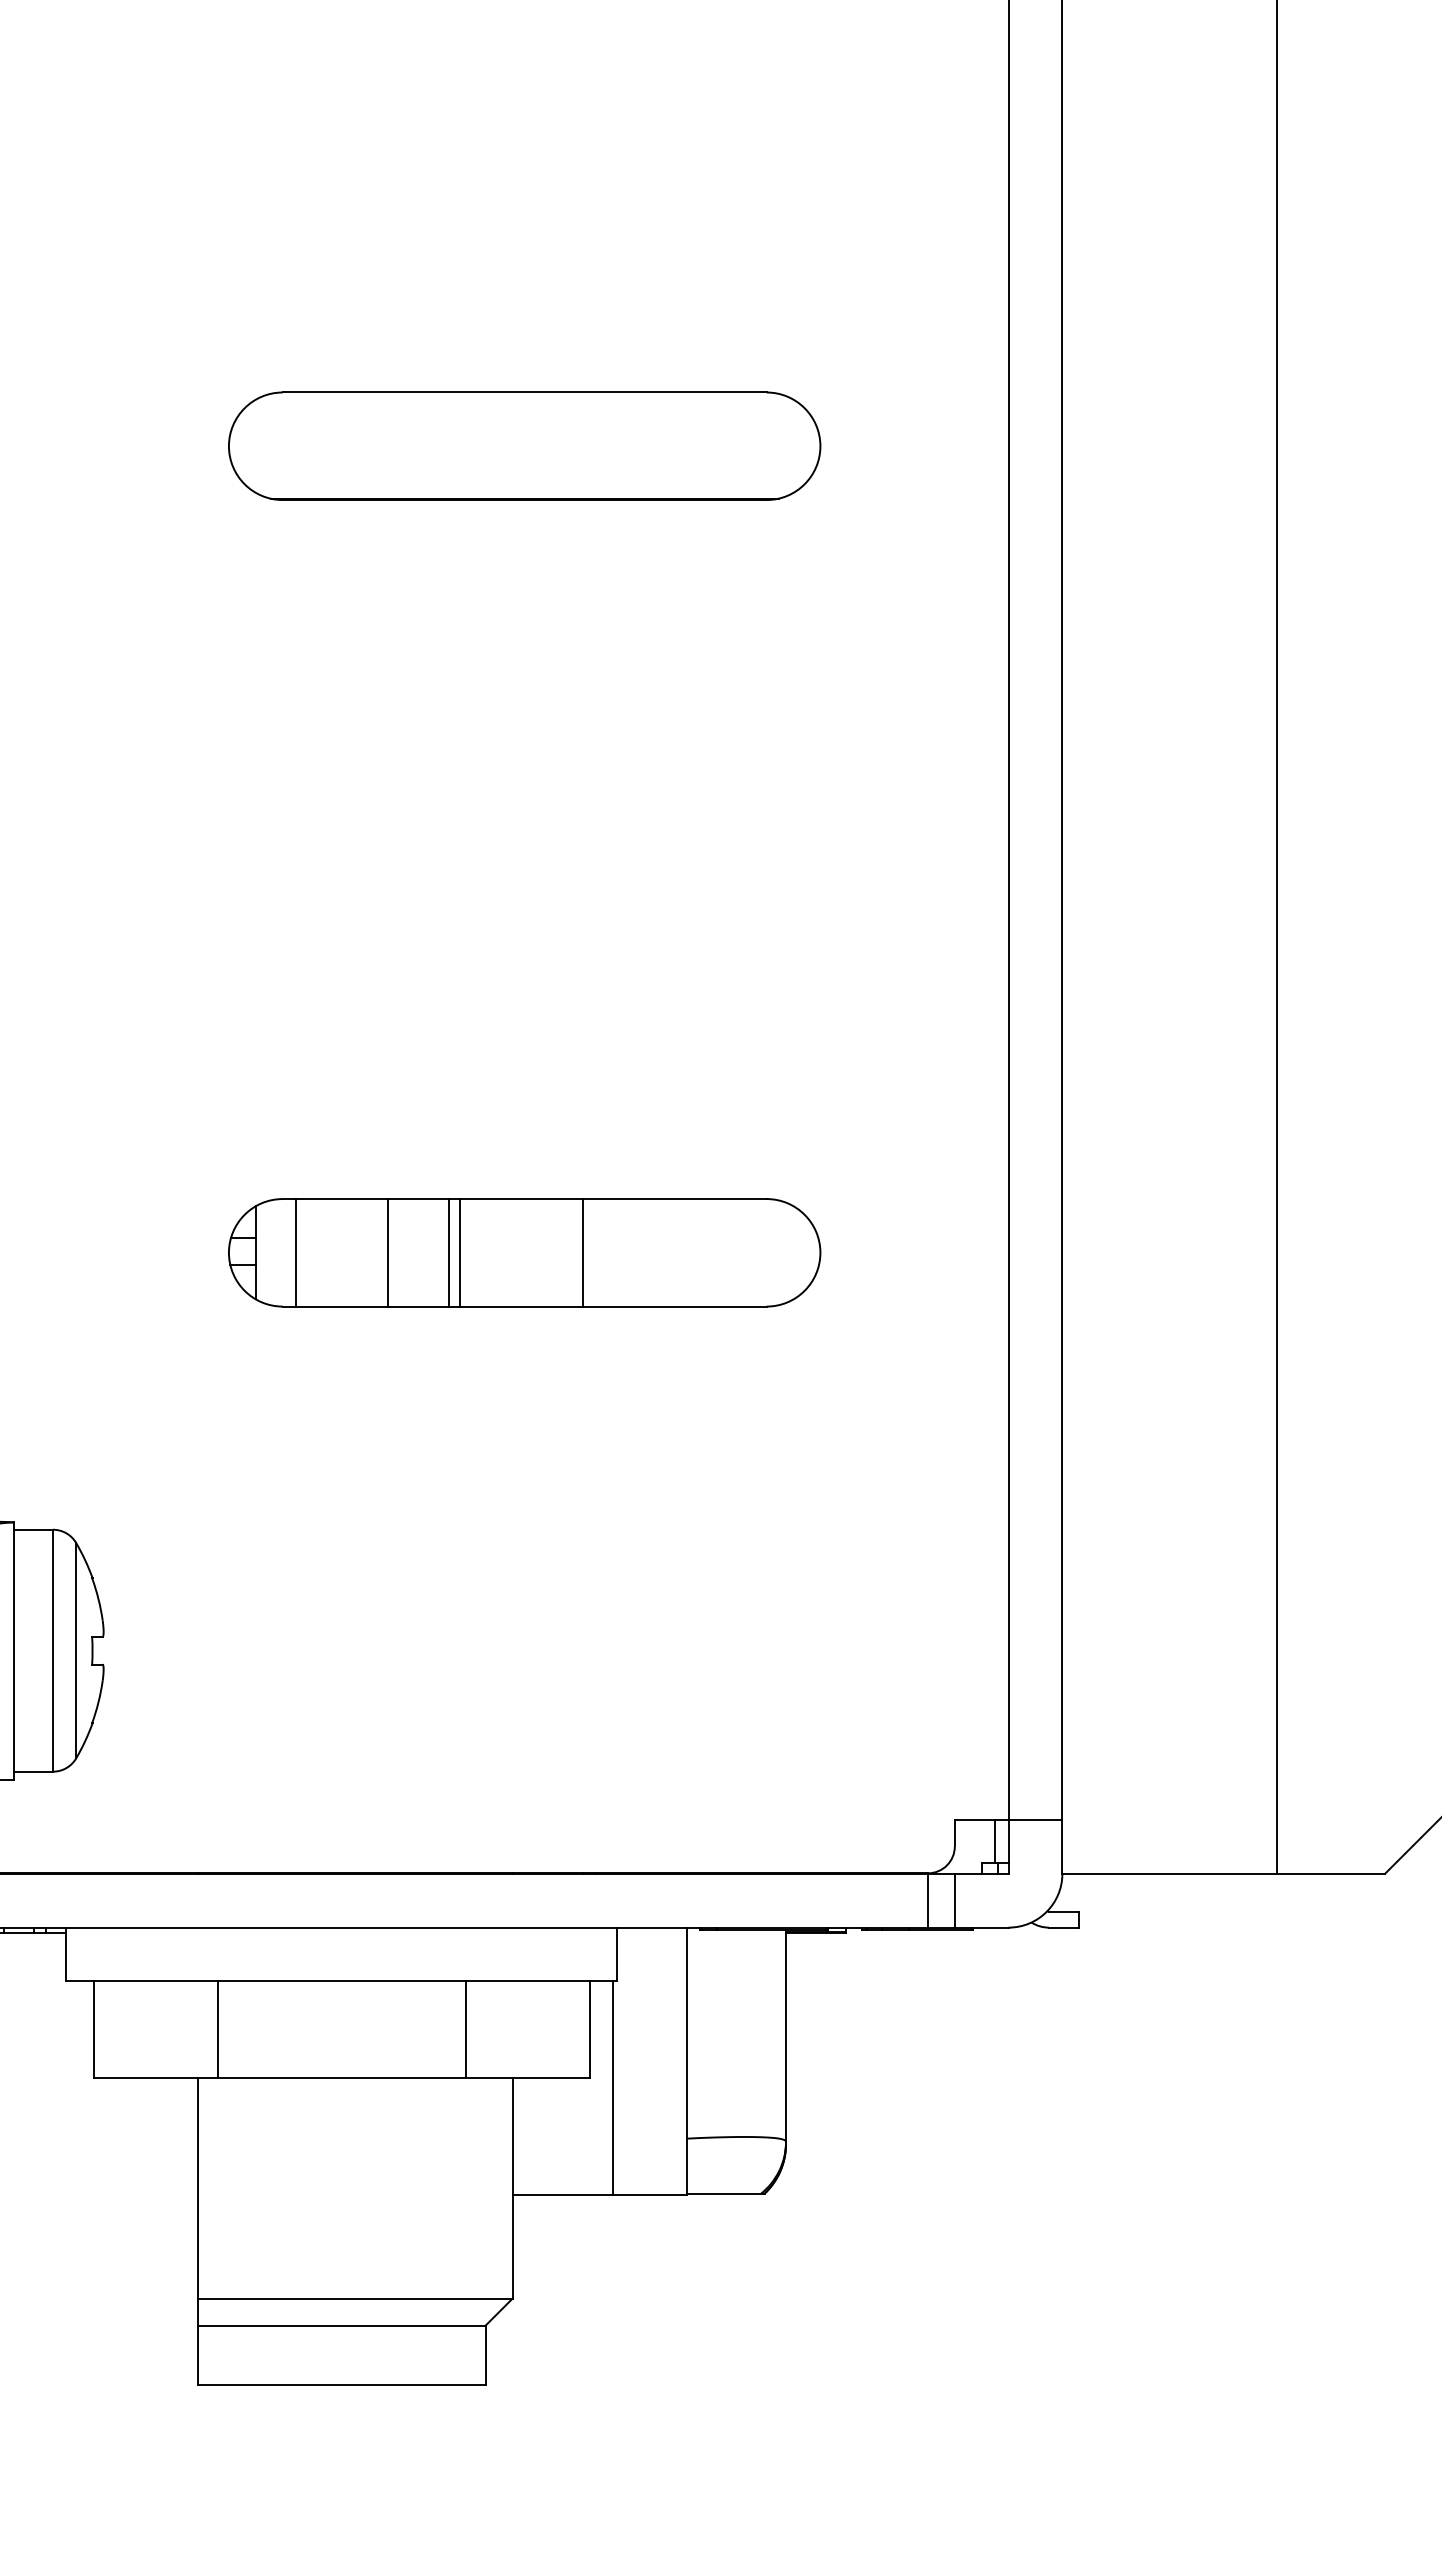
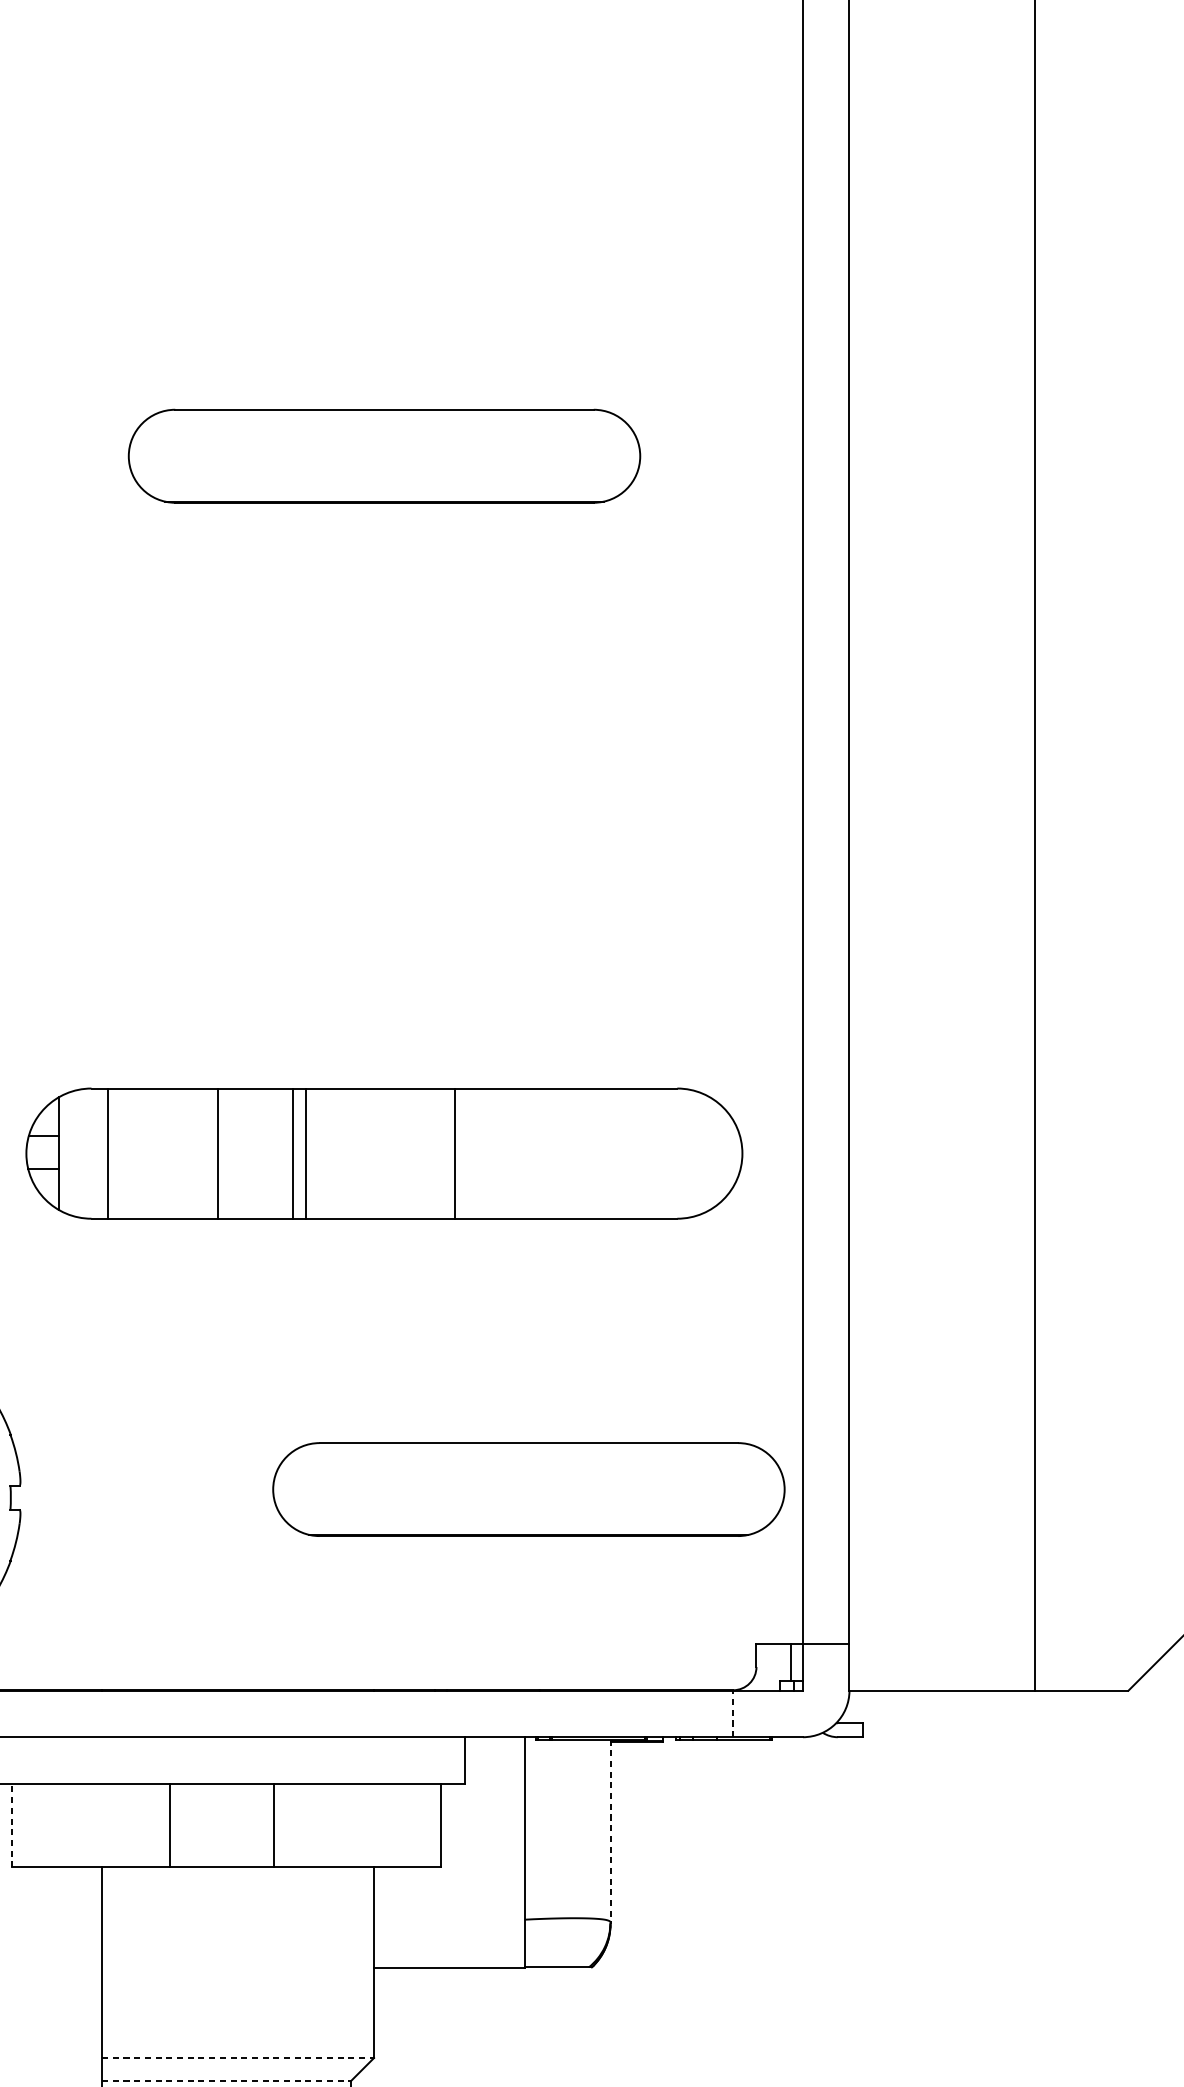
part: (524, 1252) -> (384, 1153), size x1.4
part: (691, 1640) -> (528, 1488), added
line: (927, 1900) -> (732, 1713), solid -> dashed
line: (954, 1900) -> (756, 1713), removed
line: (93, 2029) -> (11, 1825), solid -> dashed
line: (217, 2029) -> (169, 1825), moved
line: (466, 2029) -> (274, 1825), moved
line: (786, 2037) -> (610, 1832), solid -> dashed
line: (612, 2087) -> (460, 1875), removed
line: (355, 2298) -> (238, 2057), solid -> dashed
line: (341, 2325) -> (226, 2081), solid -> dashed

